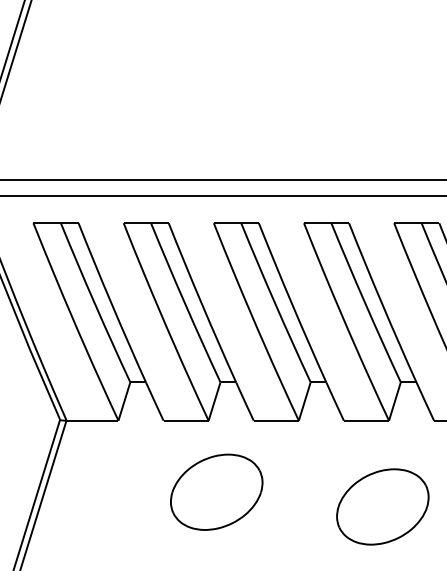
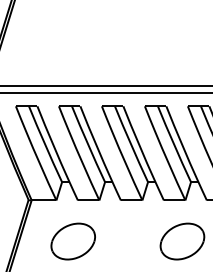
part: (215, 492) -> (72, 241), moved

